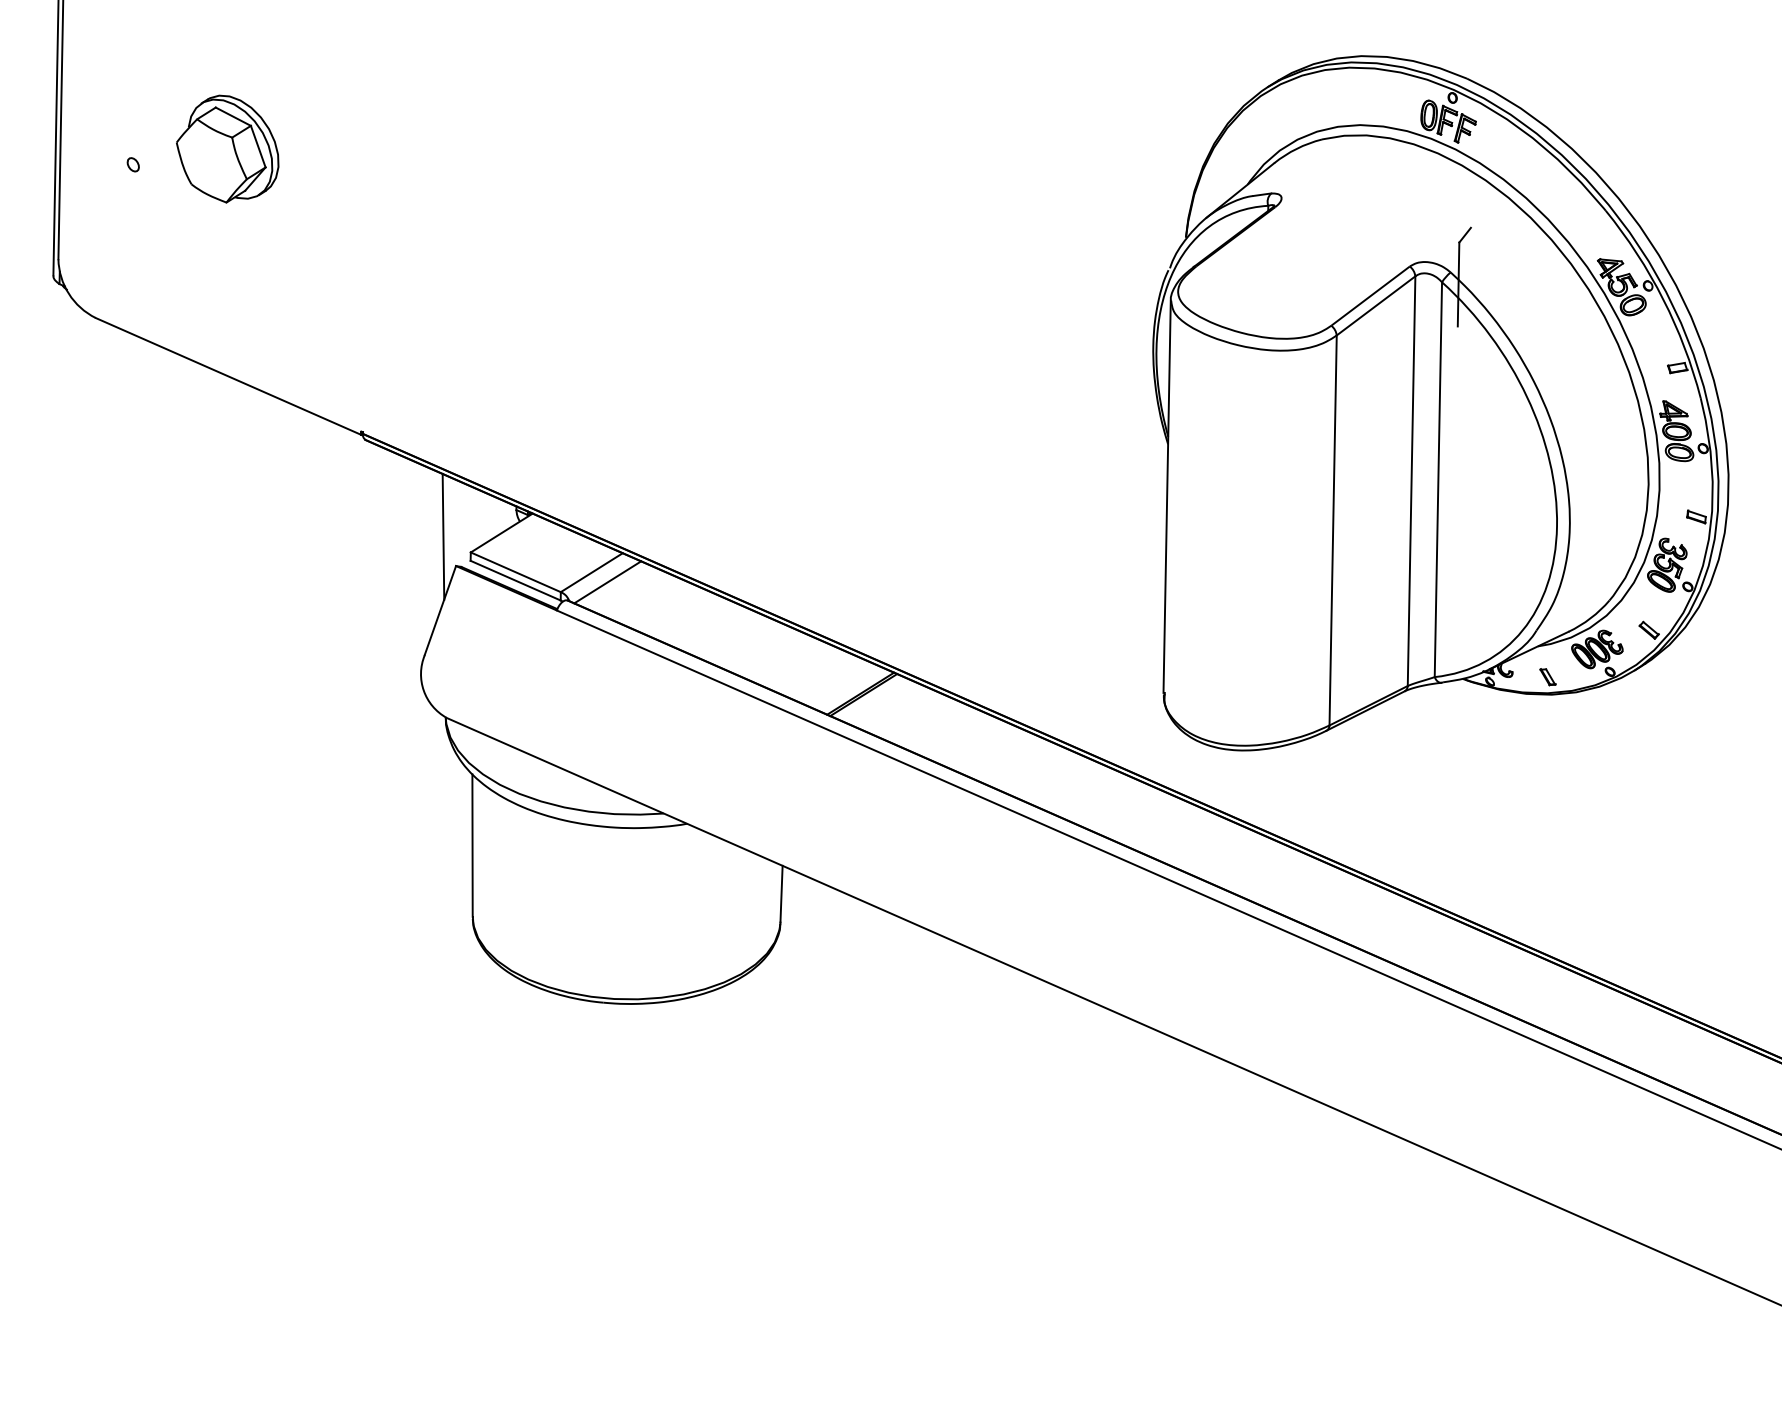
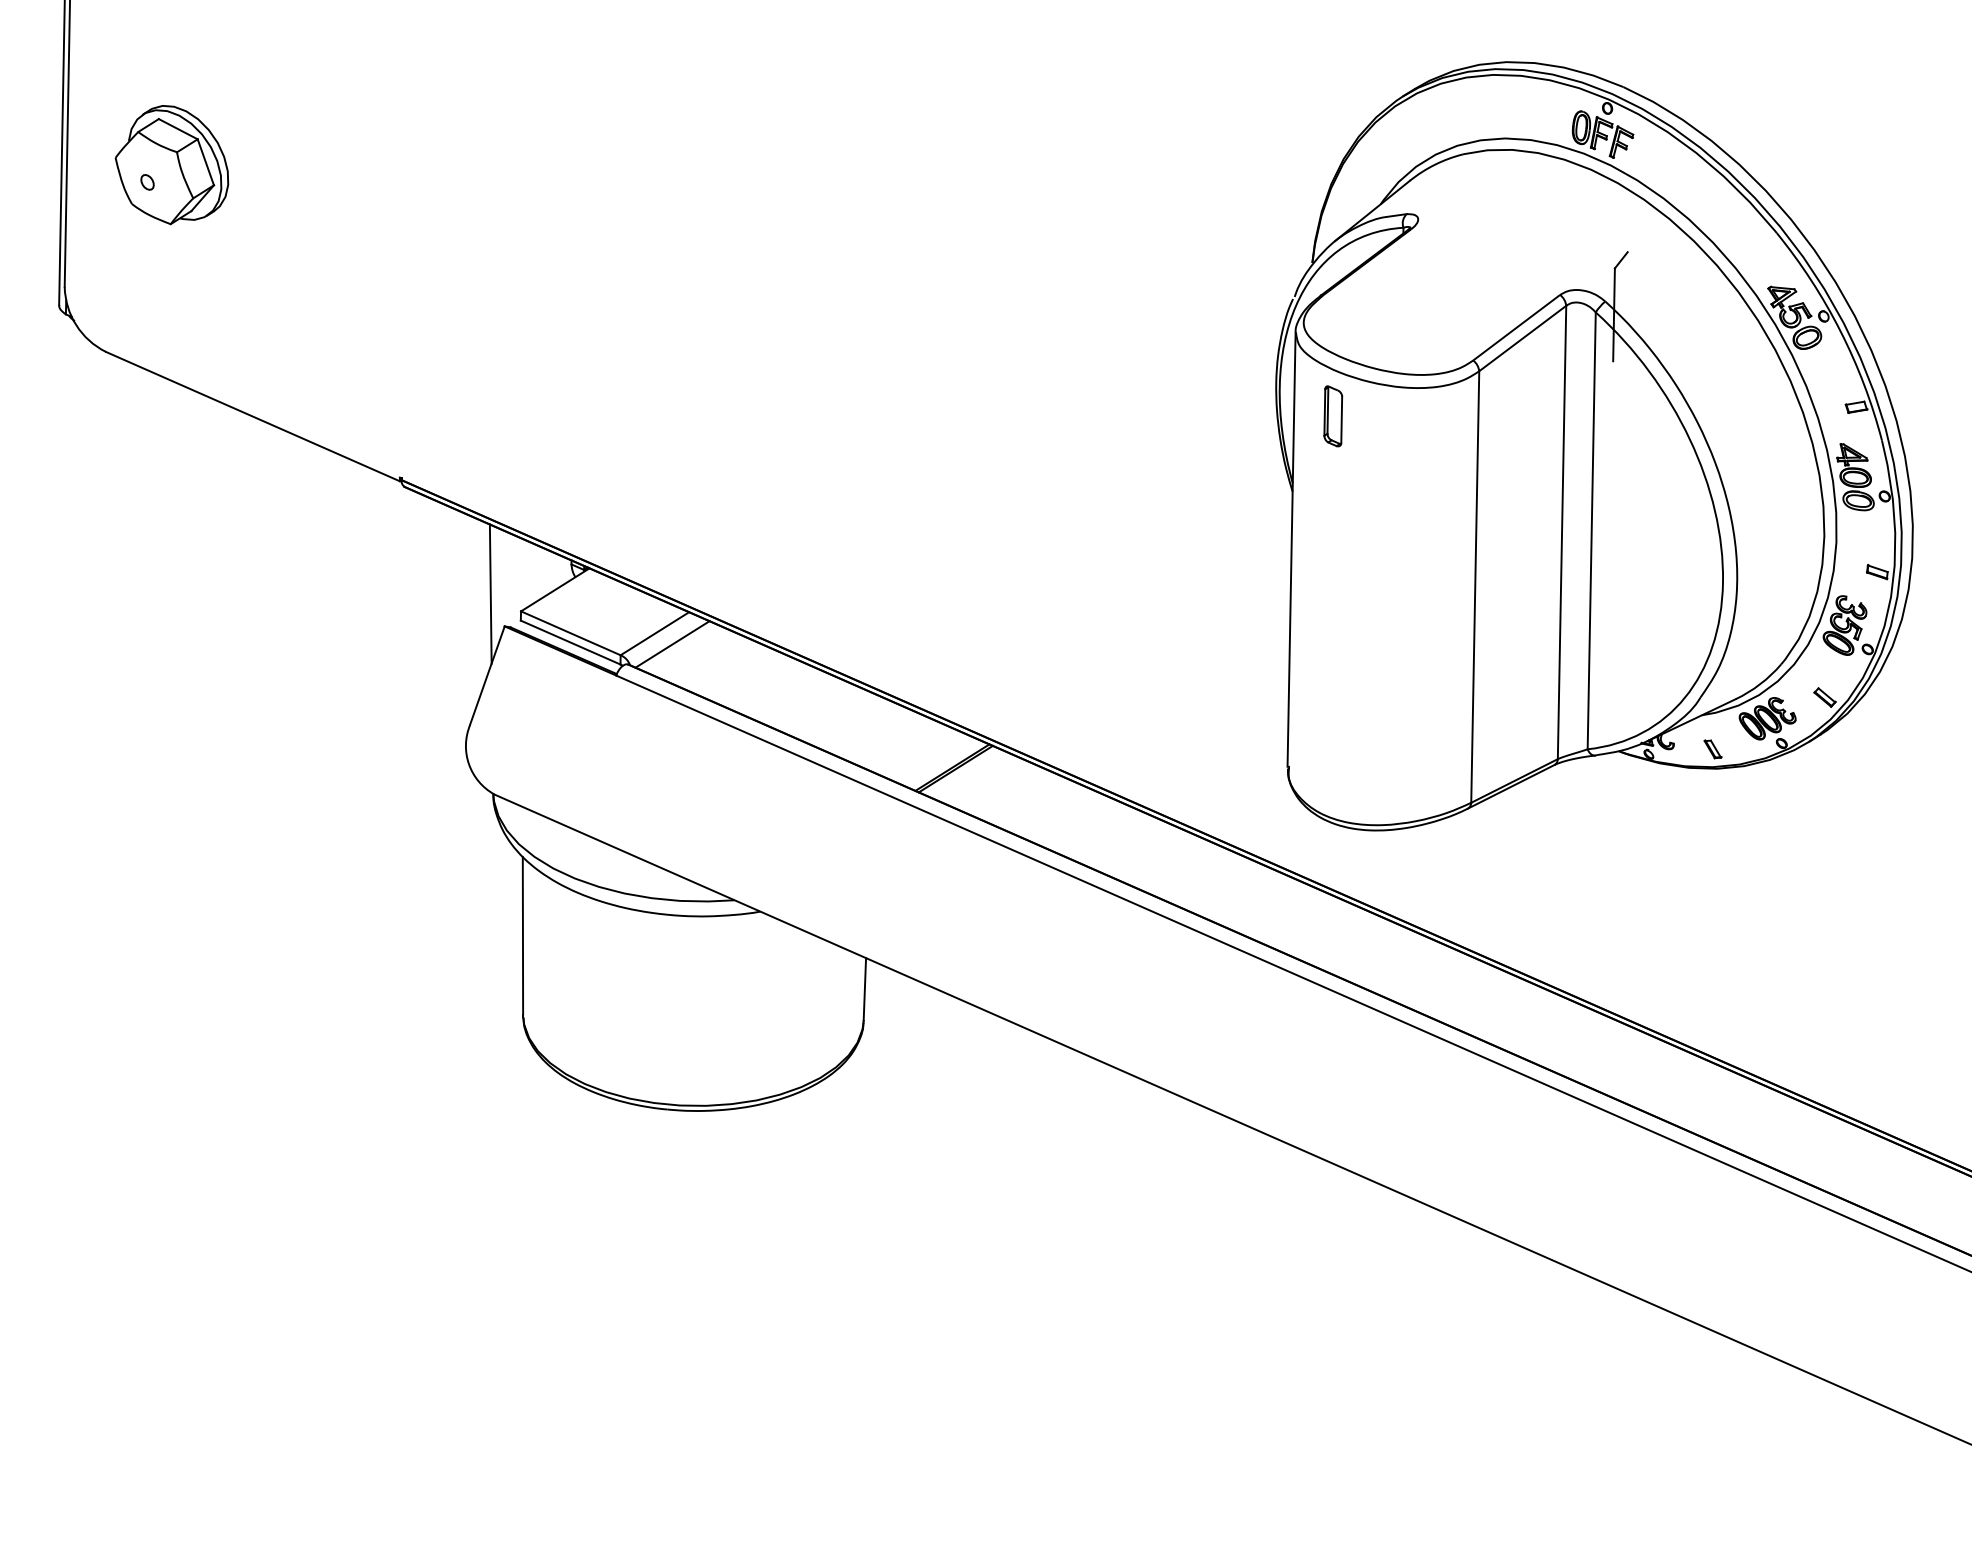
part: (227, 149) -> (171, 165), moved
part: (1205, 376) -> (1333, 416), added

